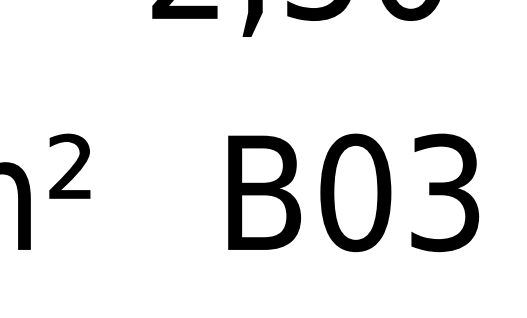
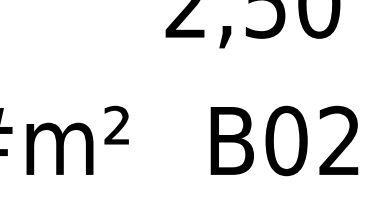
text: (444, 192) -> (339, 140), B03 -> B02

